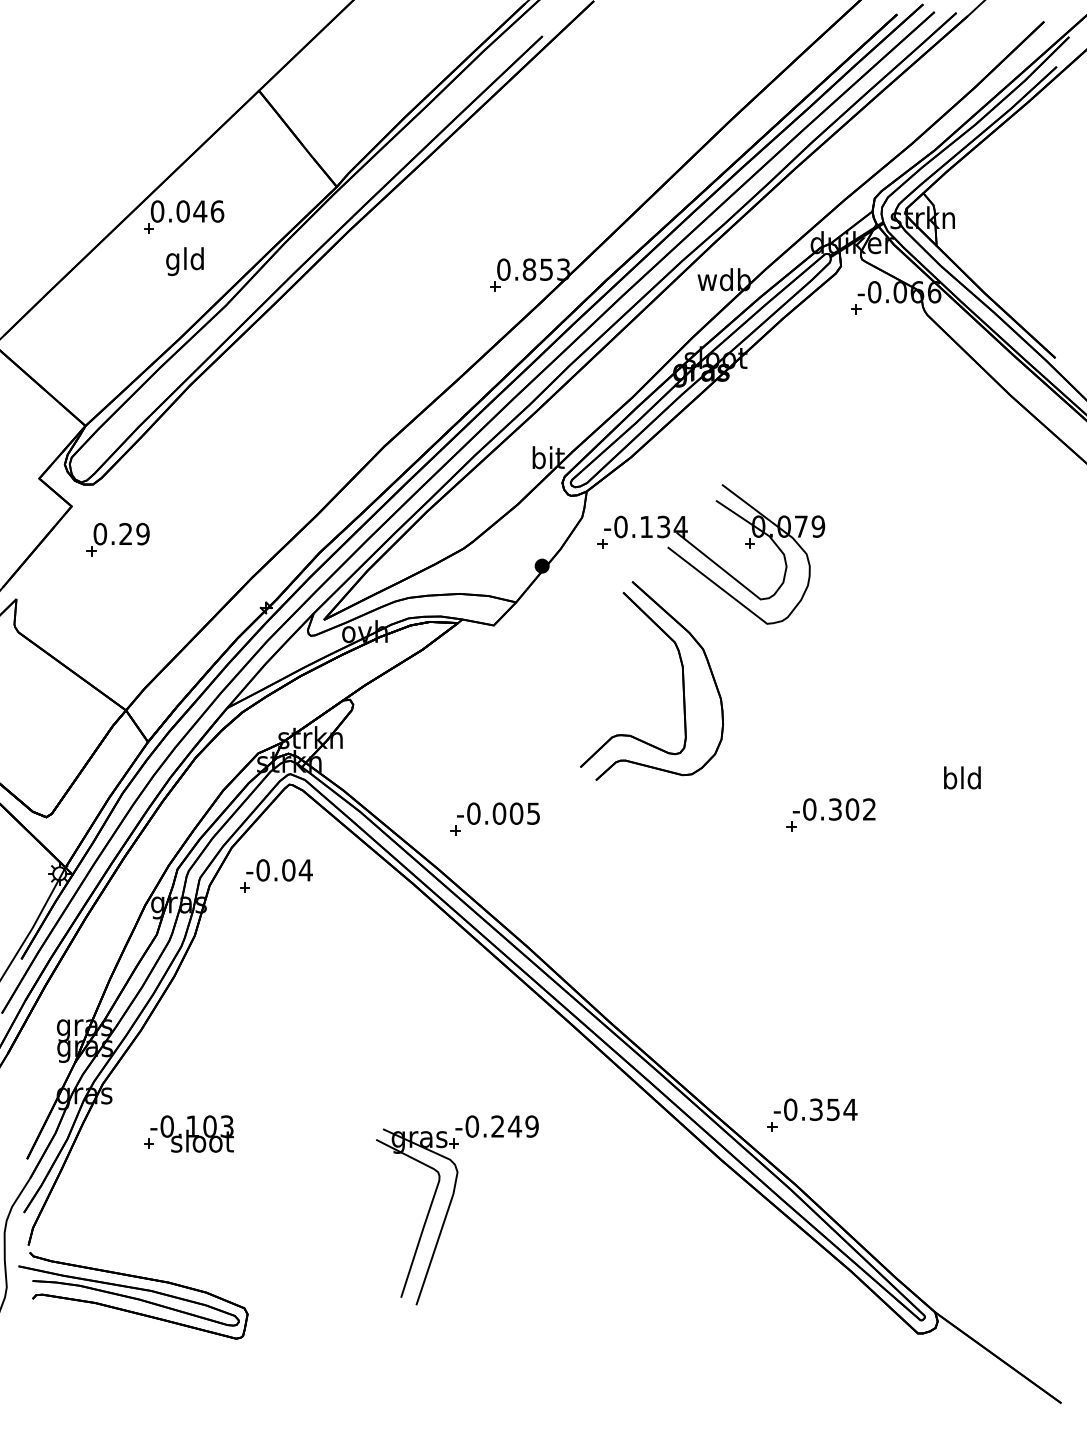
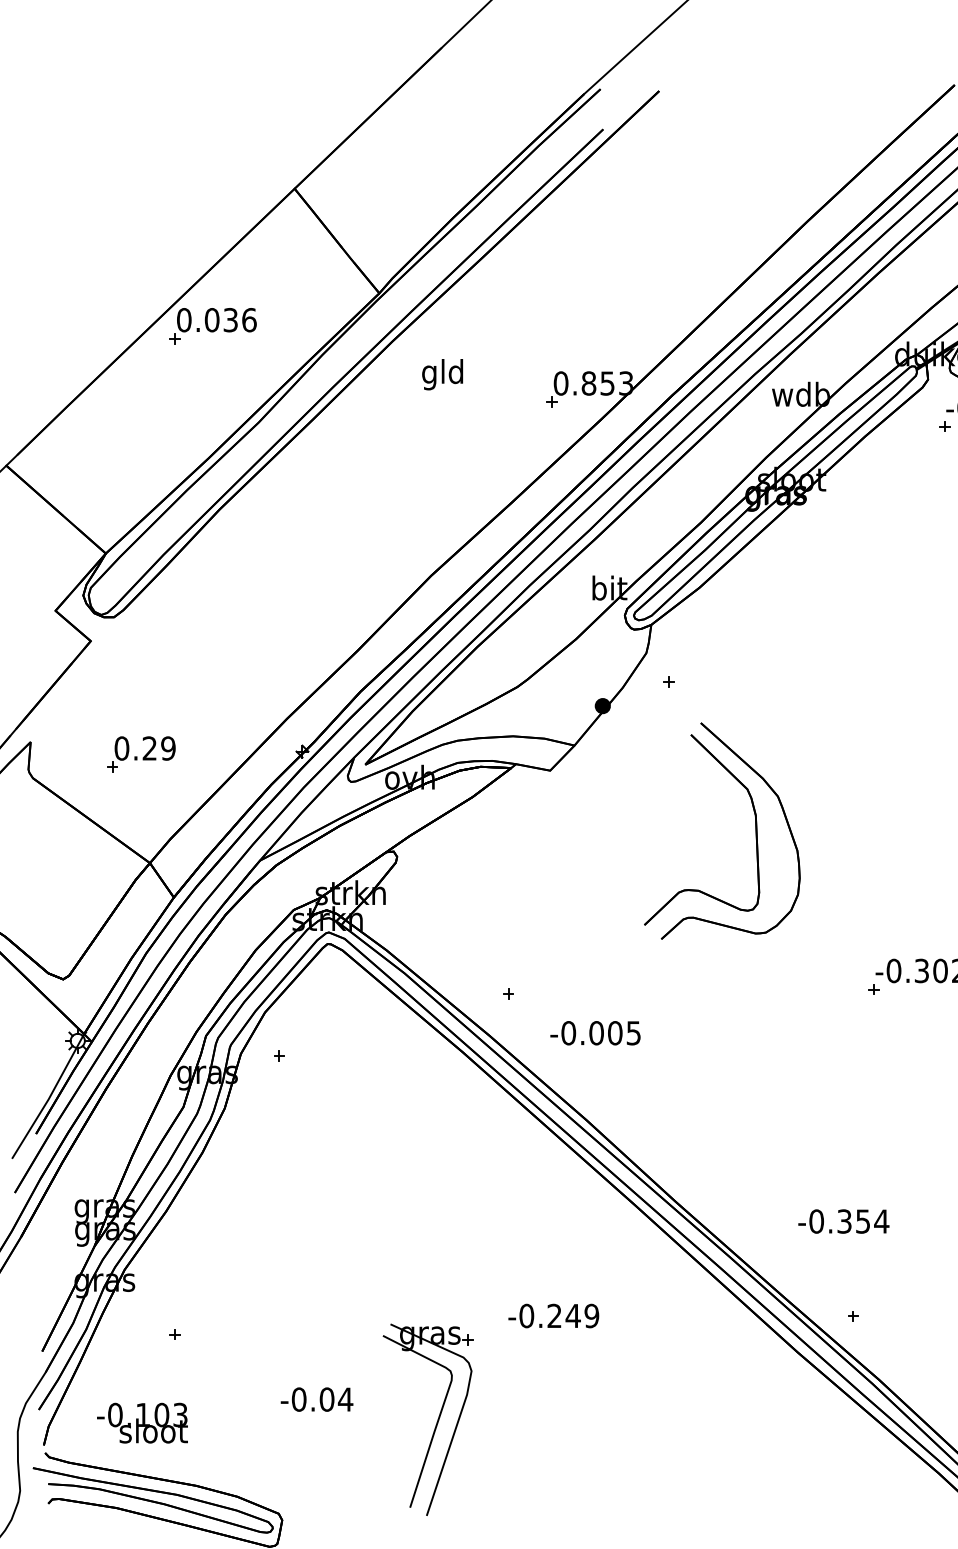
text: (200, 211) -> (230, 320), 0.046 -> 0.036
text: (184, 261) -> (442, 374), moved
part: (117, 539) -> (140, 754), moved
part: (714, 554) -> (790, 693), removed
text: (498, 813) -> (595, 1032), moved
text: (279, 870) -> (316, 1399), moved
text: (815, 1109) -> (843, 1221), moved
text: (191, 1133) -> (141, 1422), moved
part: (425, 1218) -> (436, 1421), moved

